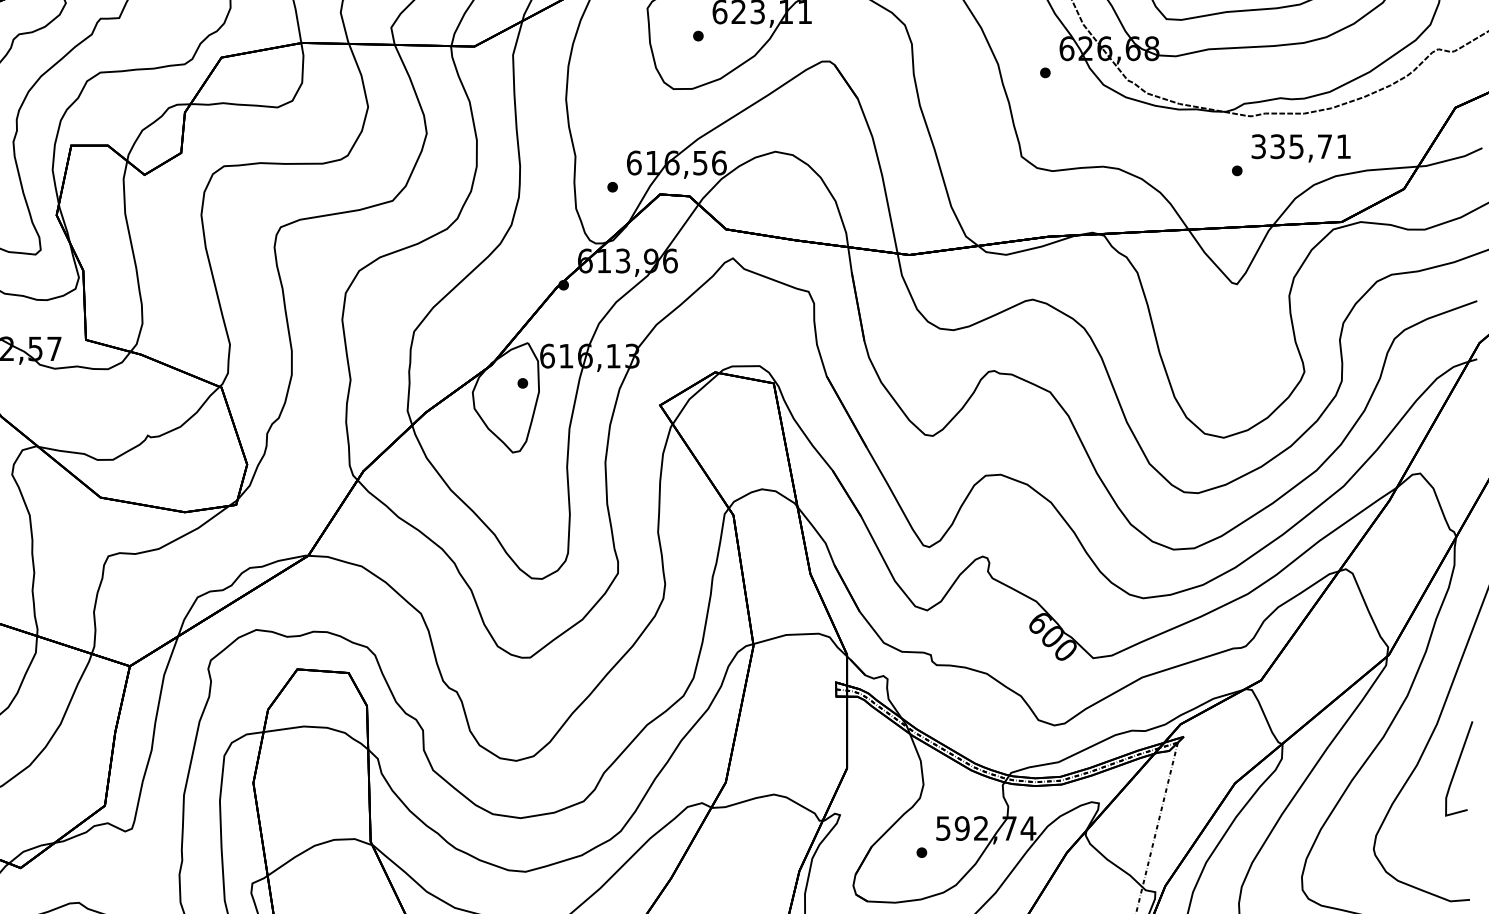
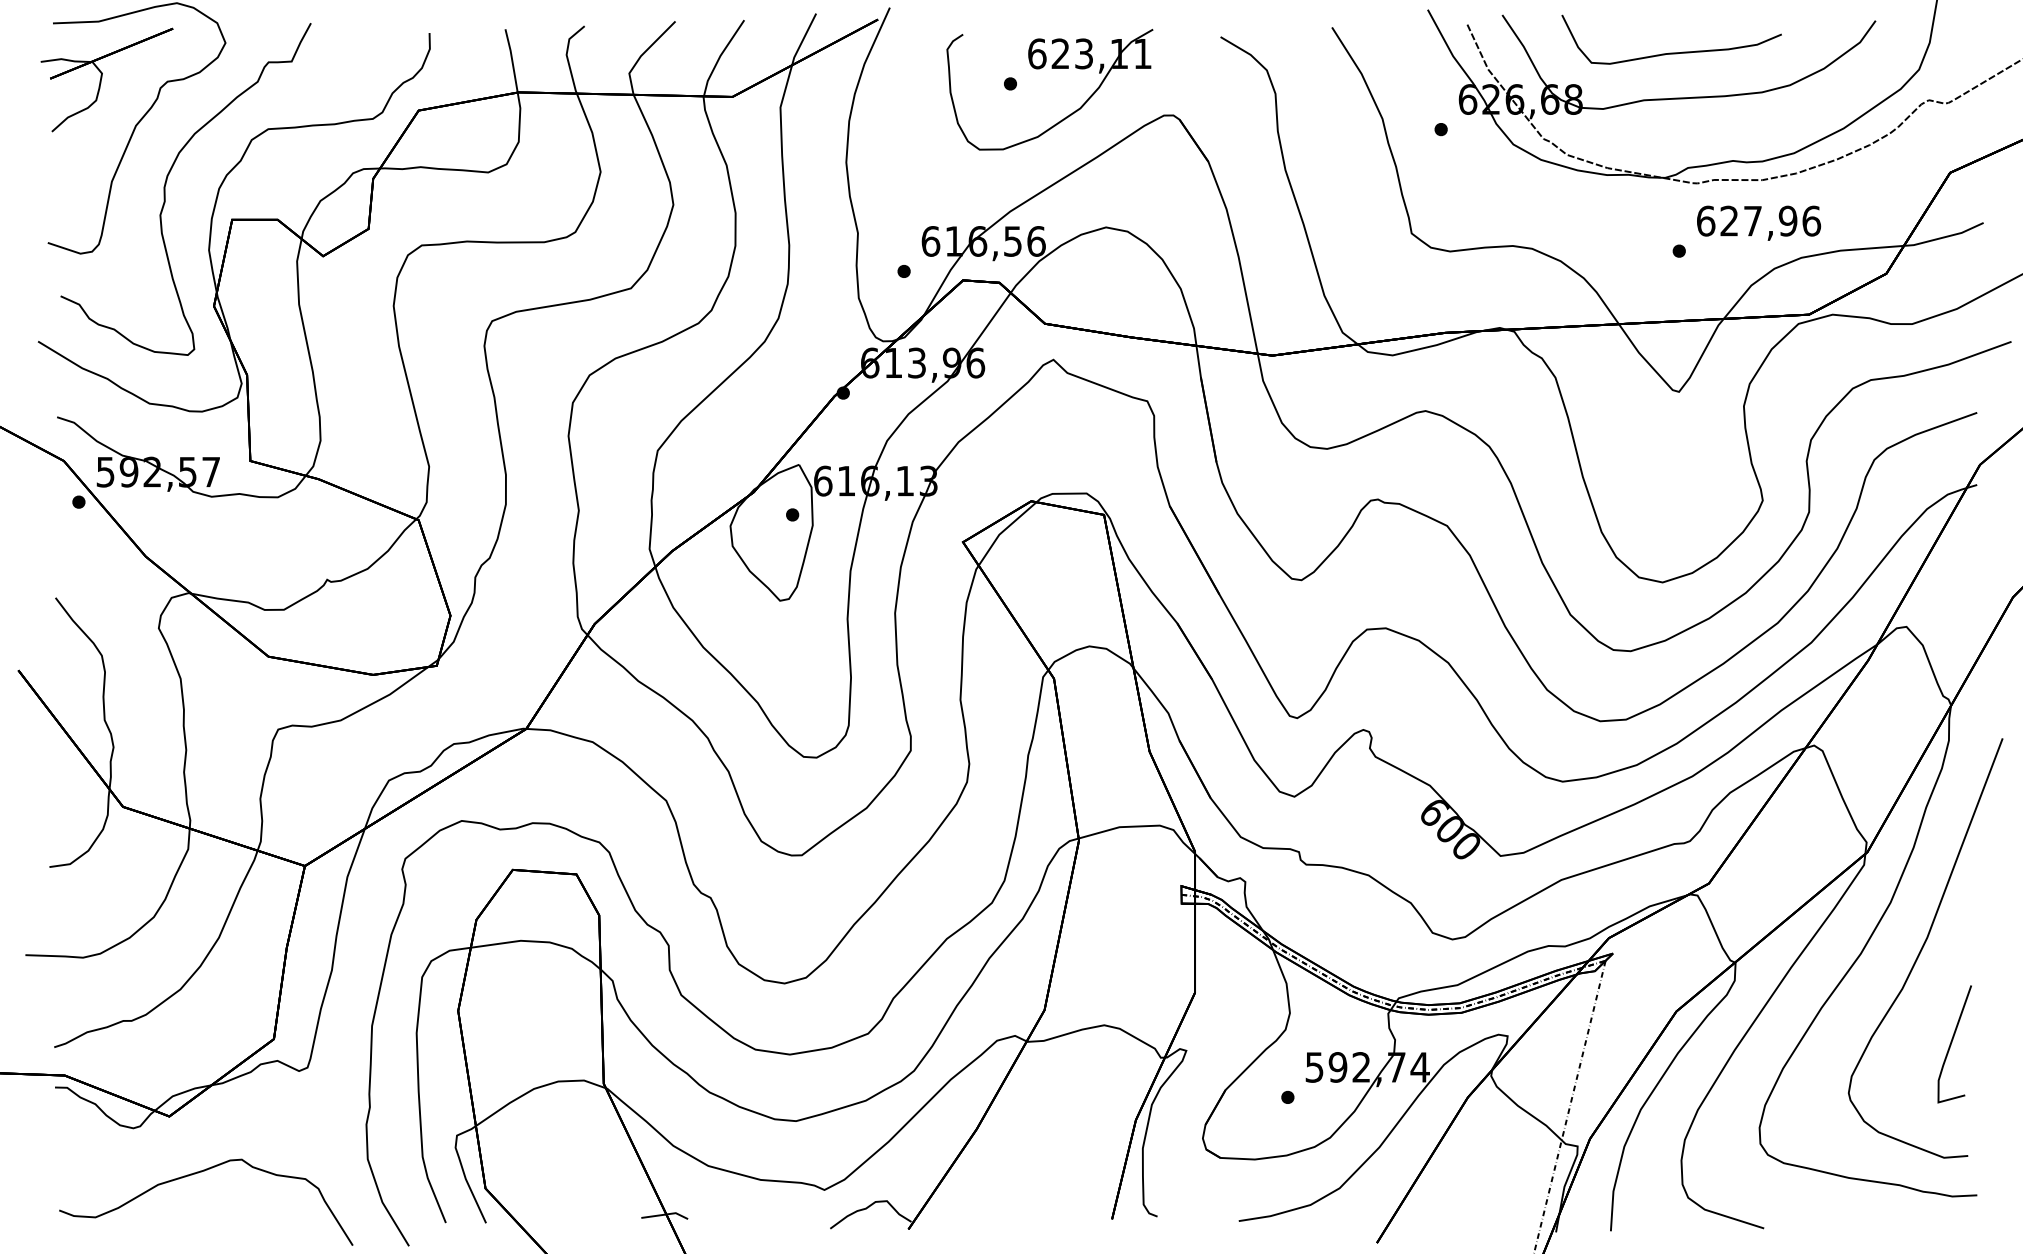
text: (1301, 146) -> (1759, 220), 335,71 -> 627,96
line: (1457, 767) -> (1952, 1042), moved

